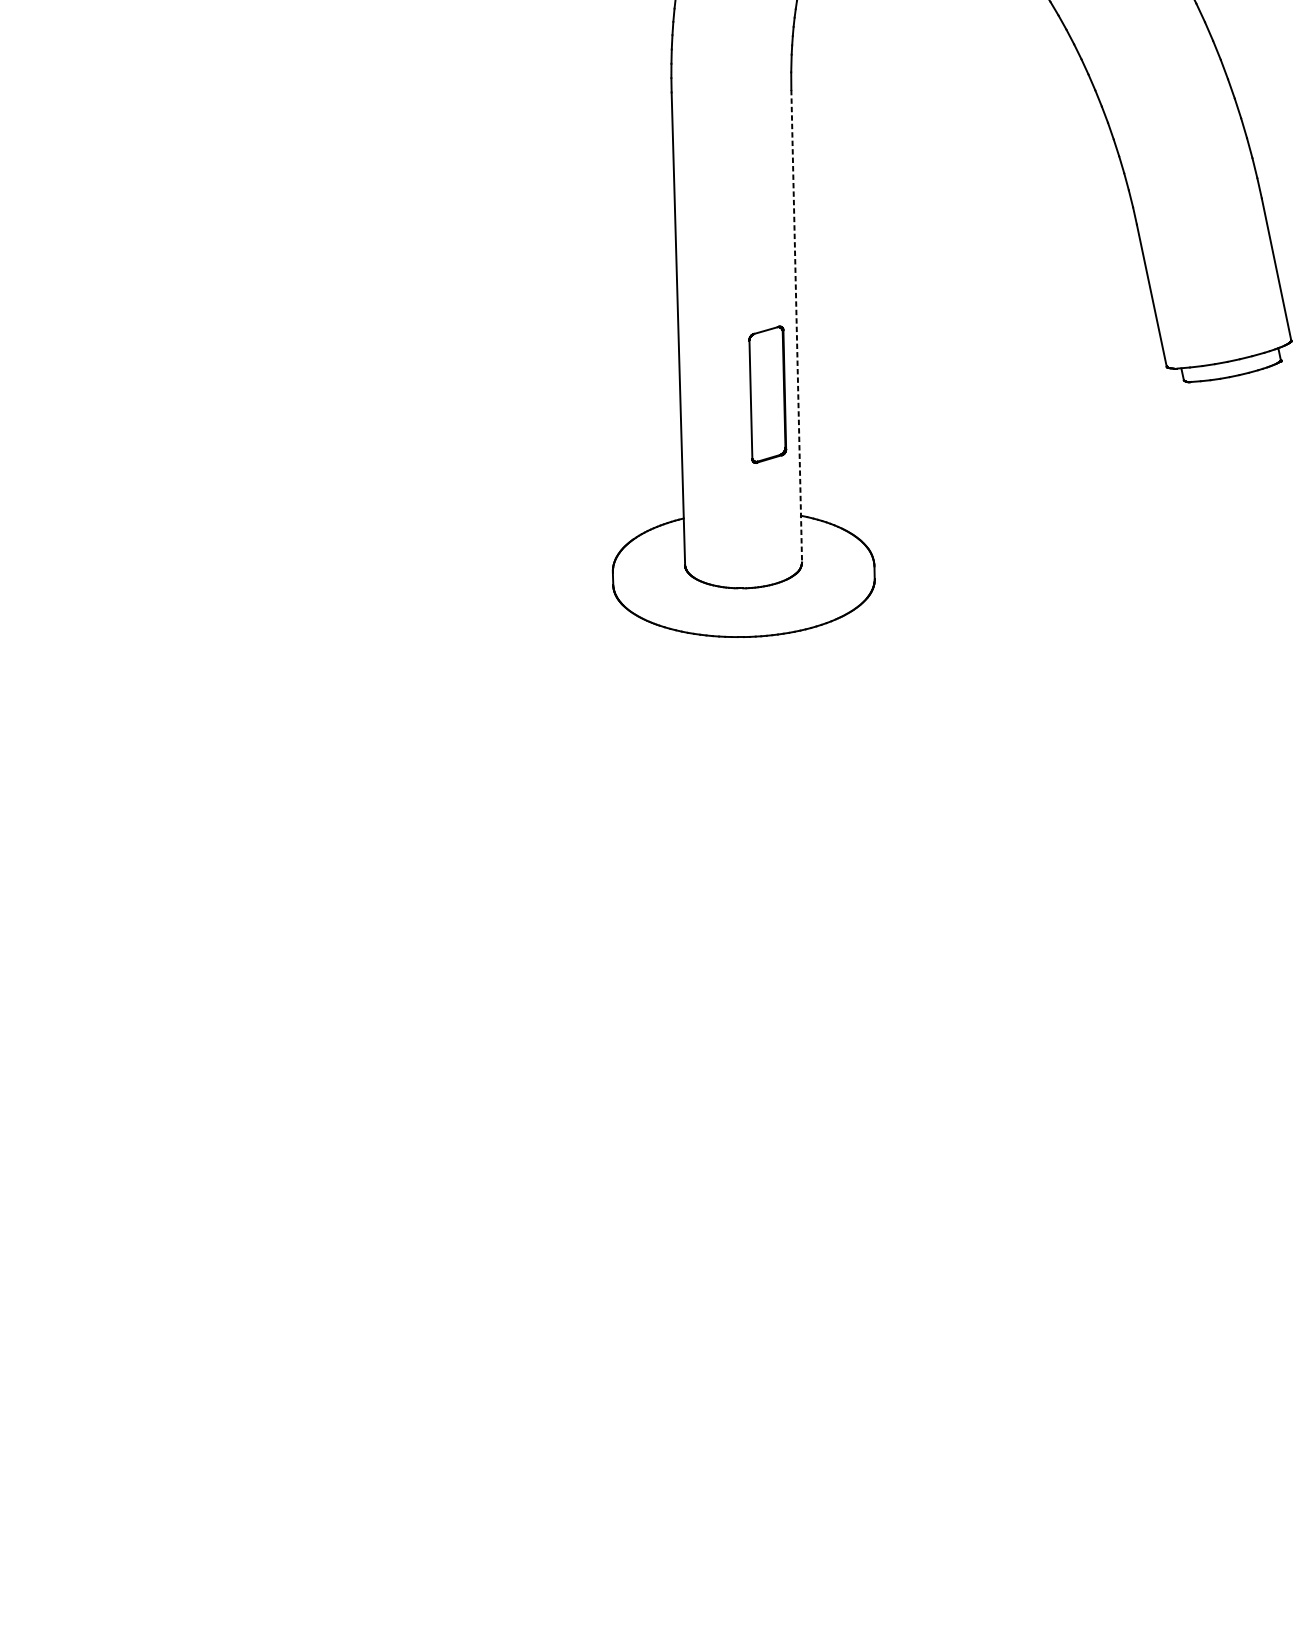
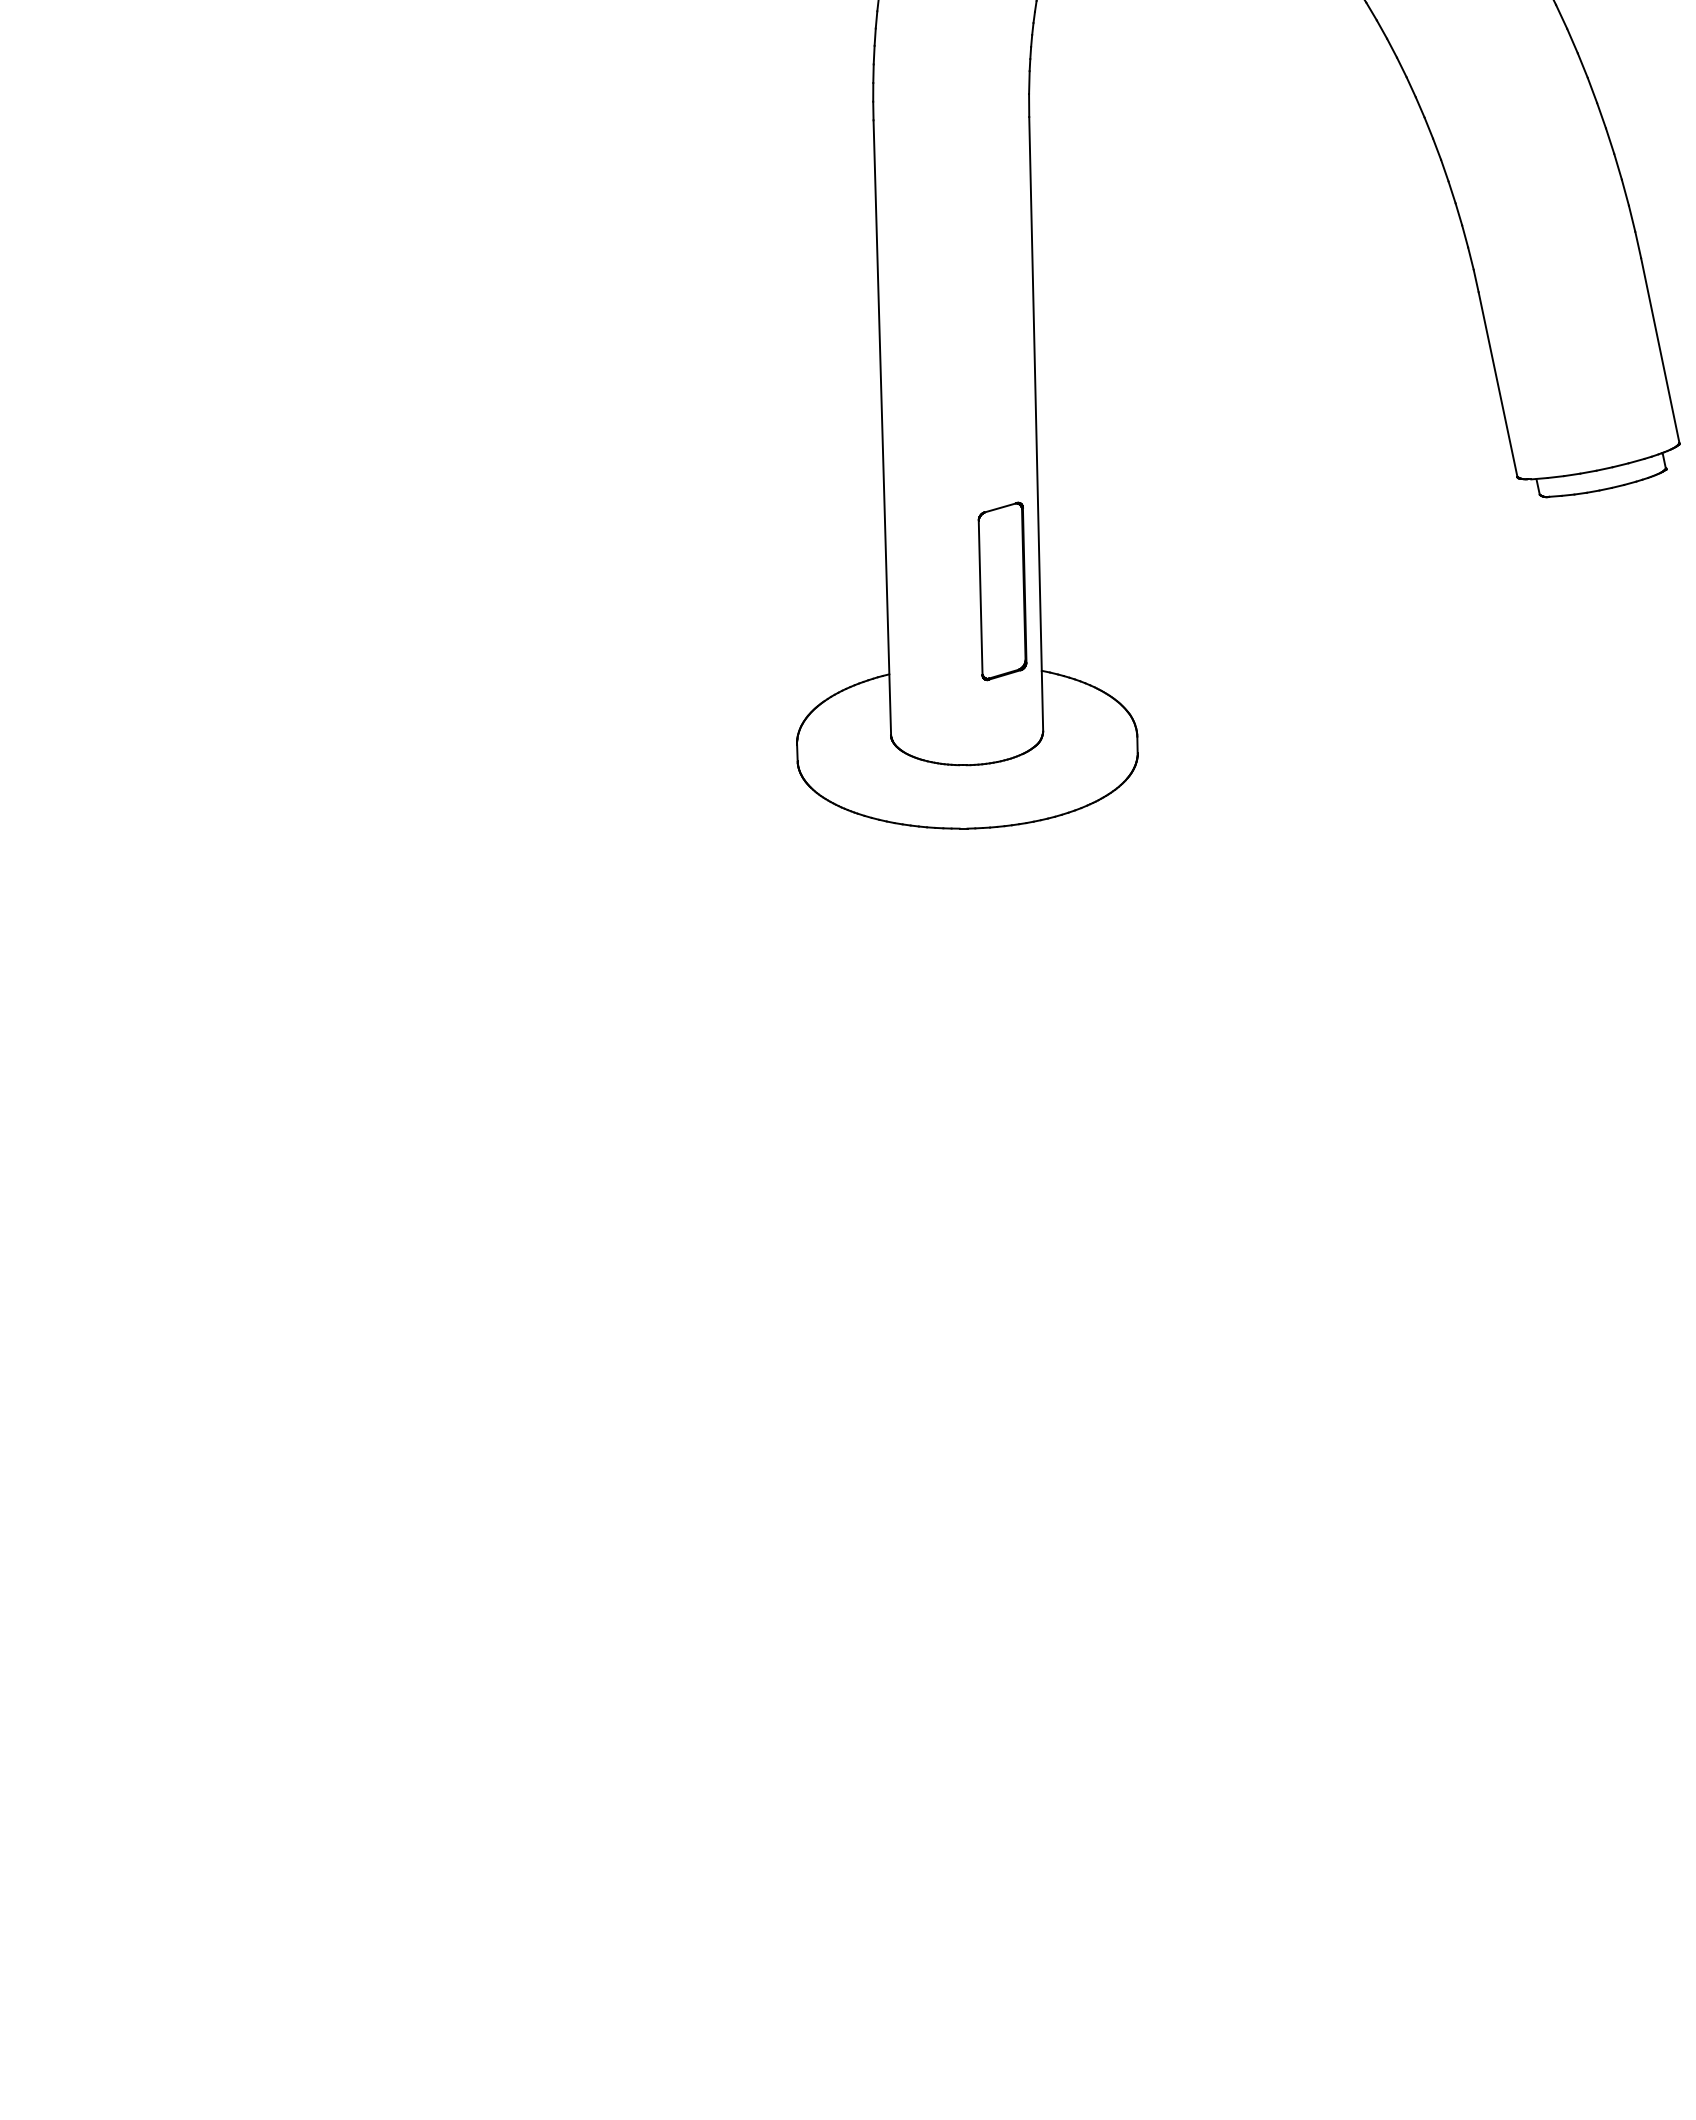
line: (796, 326) -> (1036, 424), dashed -> solid
part: (767, 394) -> (1002, 591), moved

